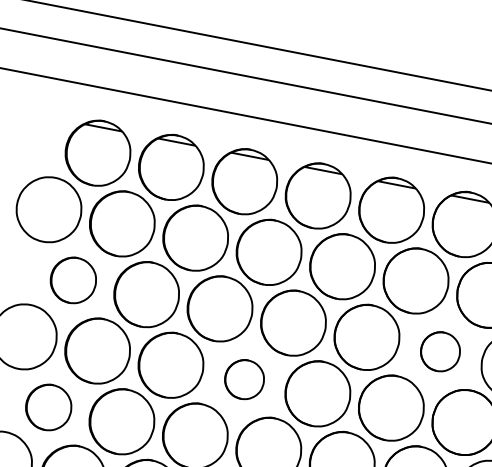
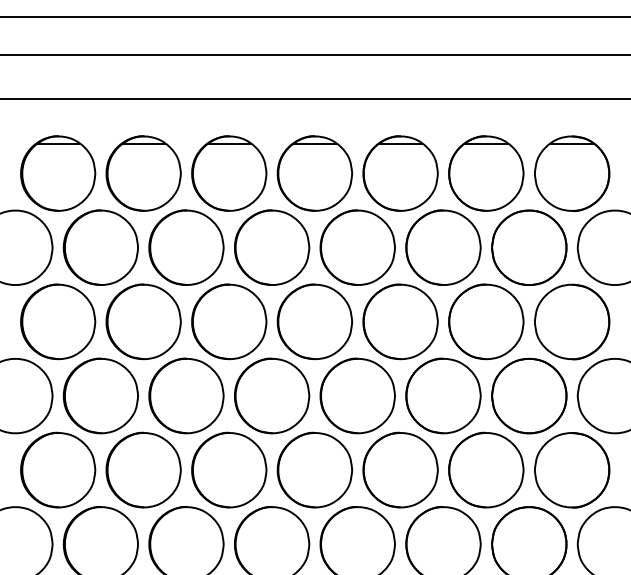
part: (73, 280) -> (58, 321), size x1.43
part: (440, 351) -> (486, 321), size x1.67
part: (244, 379) -> (272, 395), size x1.67
part: (49, 407) -> (58, 469), size x1.43

